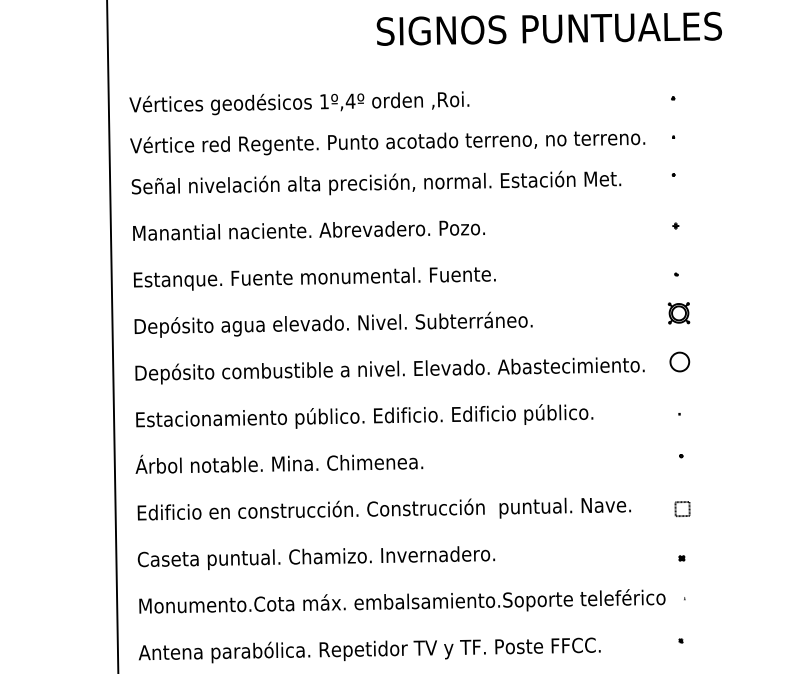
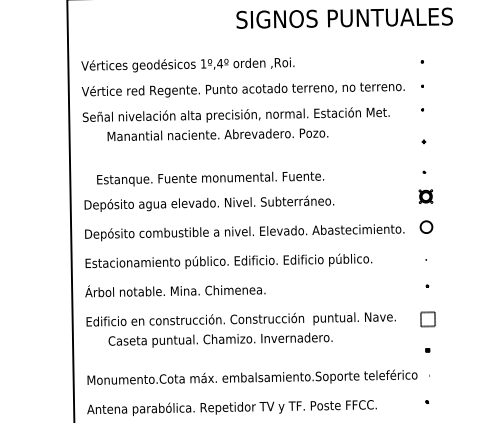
text: (308, 230) -> (217, 134), moved
text: (314, 277) -> (210, 178), moved
part: (683, 509) -> (428, 319), size x1.6
text: (316, 557) -> (220, 339), moved

